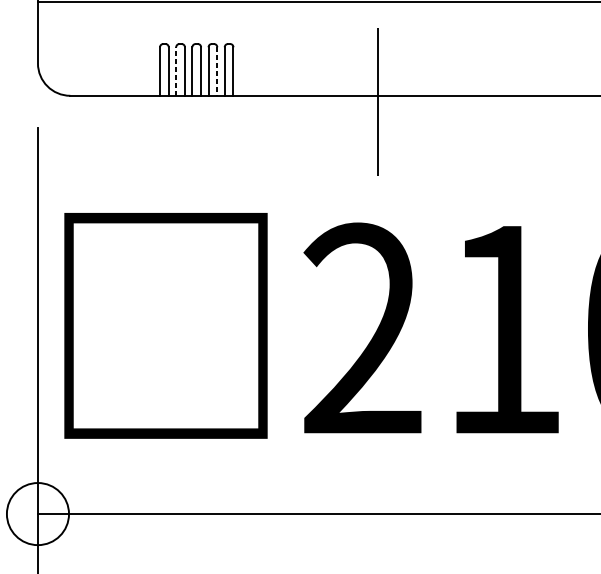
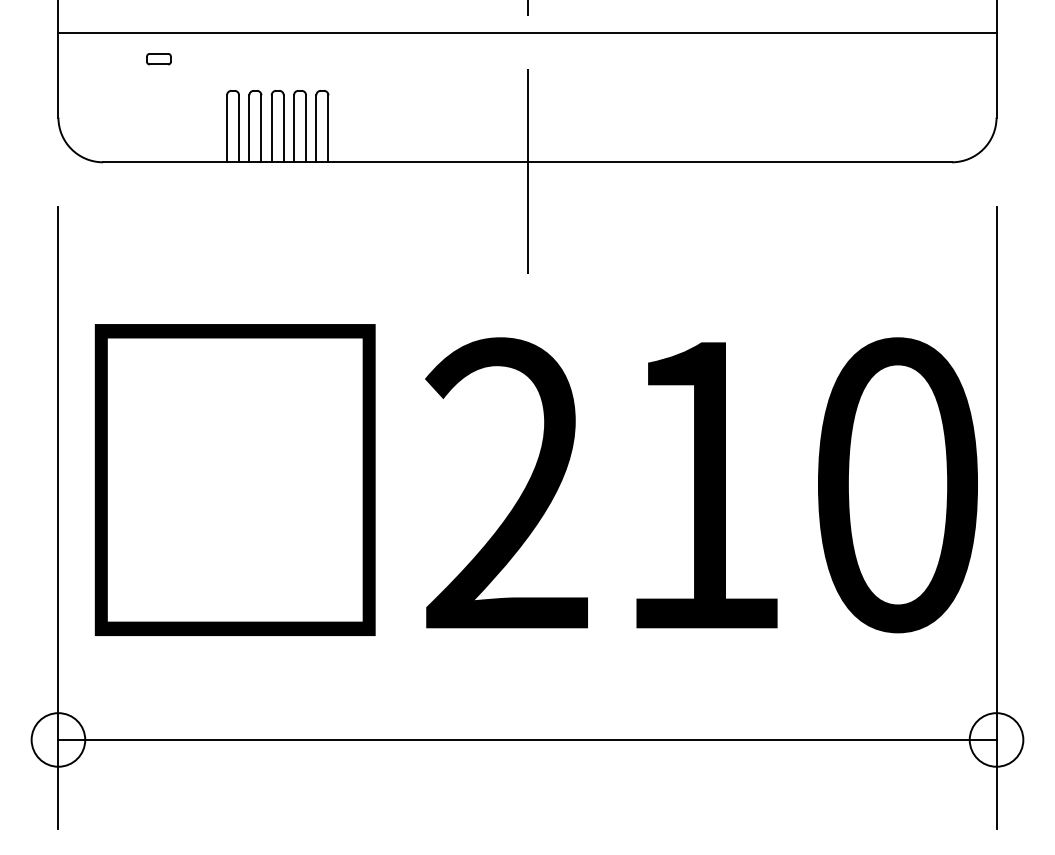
part: (110, 21) -> (158, 59), added
line: (176, 71) -> (249, 128), dashed -> solid
line: (217, 71) -> (306, 128), dashed -> solid
circle: (38, 513) -> (58, 739), size x0.62

